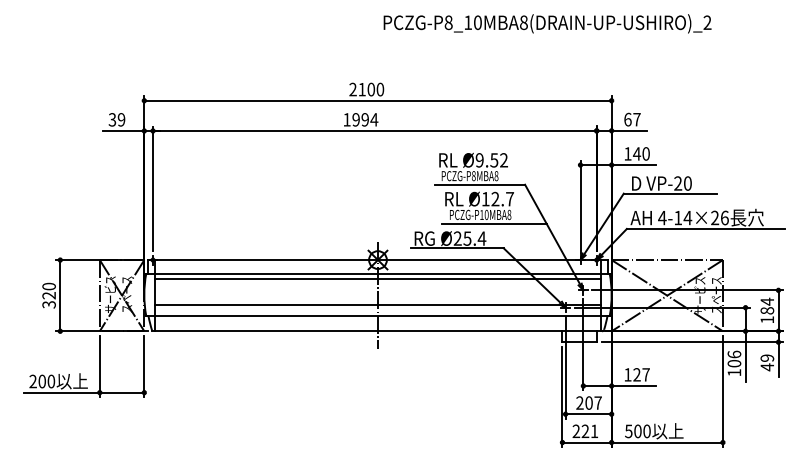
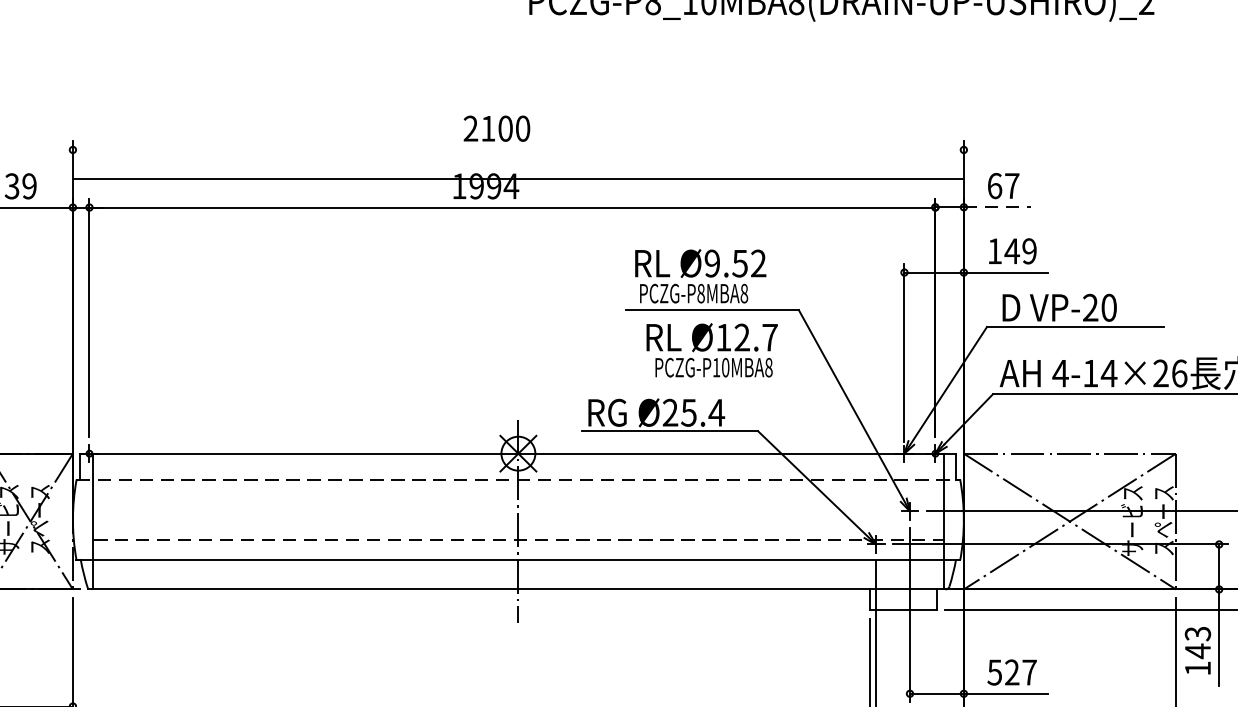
line: (377, 100) -> (517, 178), moved
line: (629, 130) -> (997, 206), solid -> dashed
text: (645, 153) -> (1028, 250), 140 -> 149
line: (494, 223) -> (740, 383), removed
line: (377, 273) -> (517, 479), solid -> dashed
line: (377, 278) -> (517, 488), removed
line: (377, 305) -> (517, 540), solid -> dashed
text: (734, 358) -> (1198, 641), 106 -> 143
text: (627, 374) -> (994, 671), 127 -> 527

